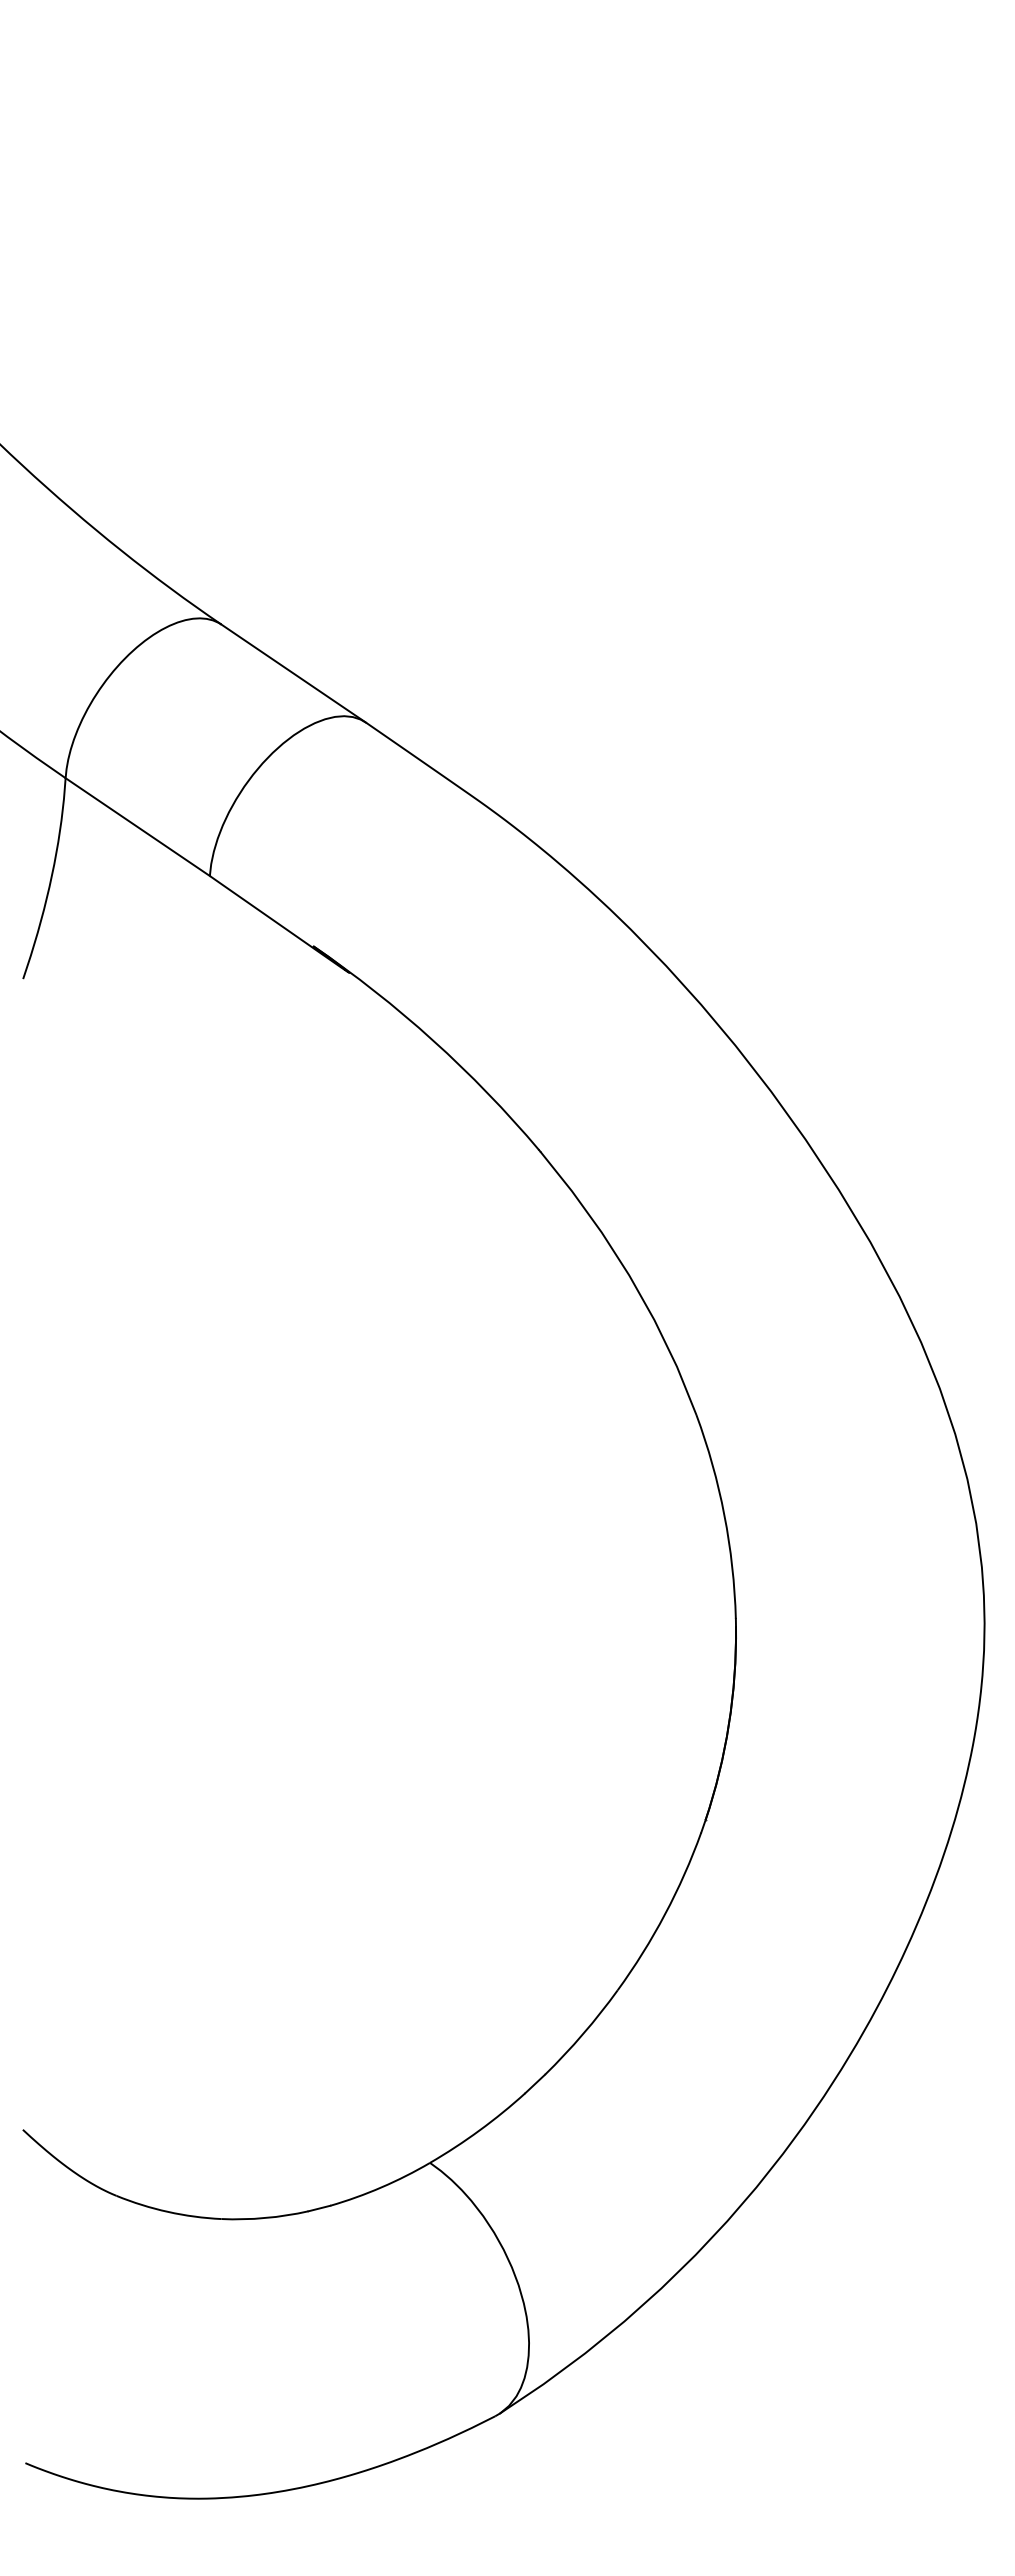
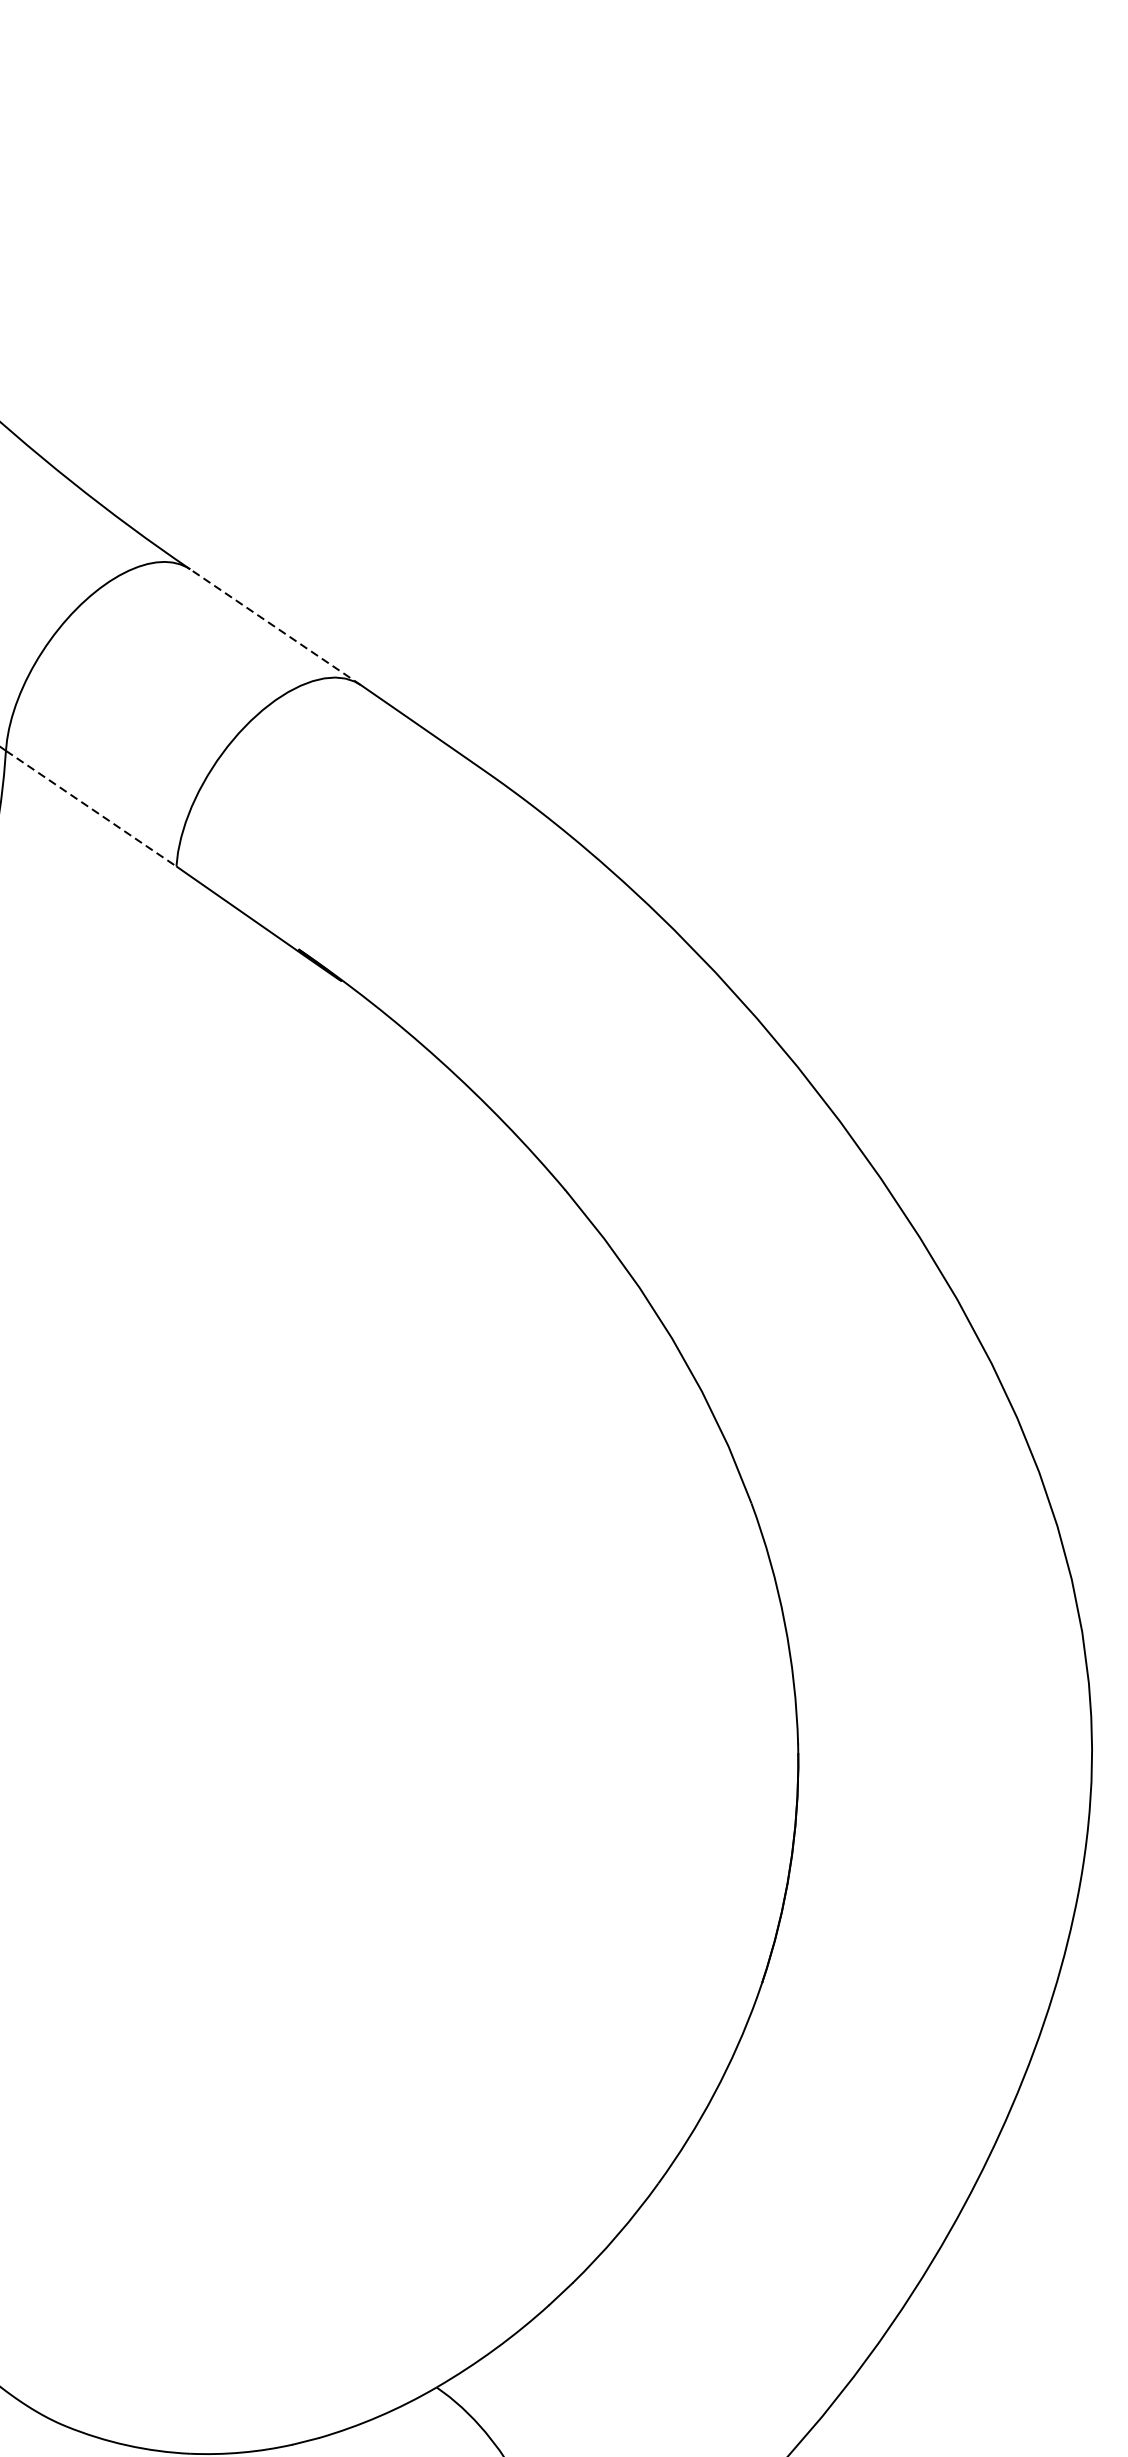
line: (293, 673) -> (275, 627), solid -> dashed
line: (138, 827) -> (92, 809), solid -> dashed

